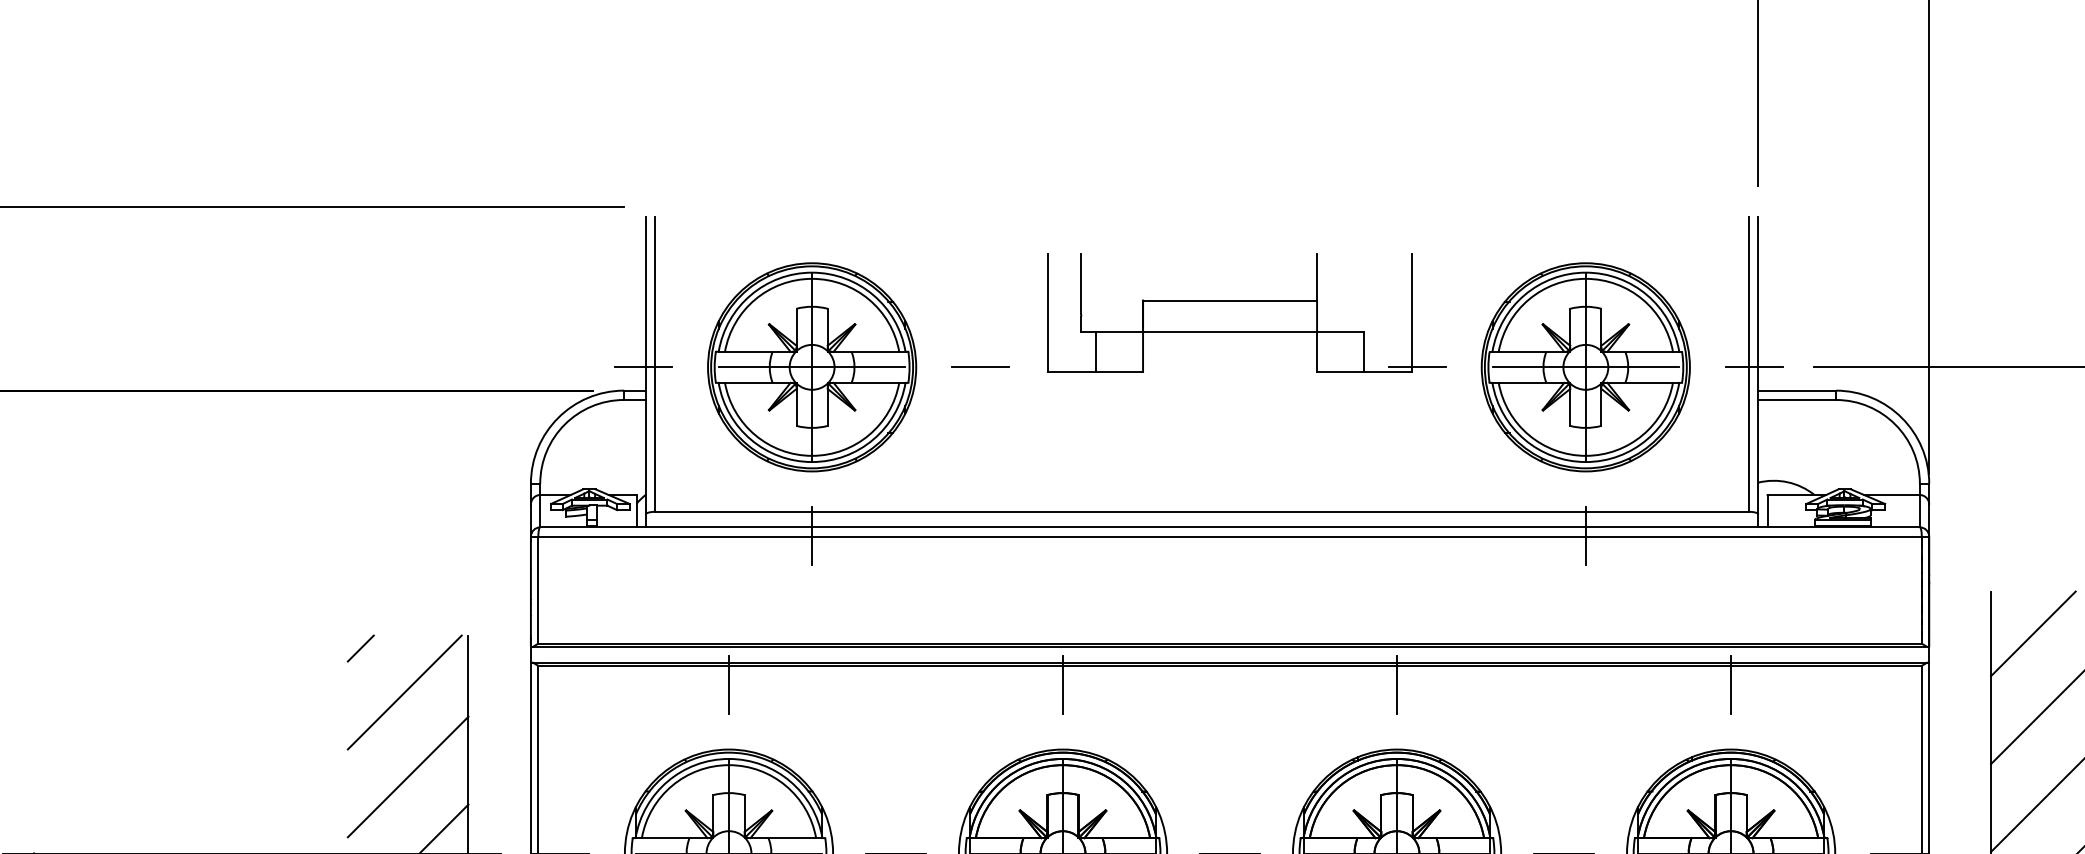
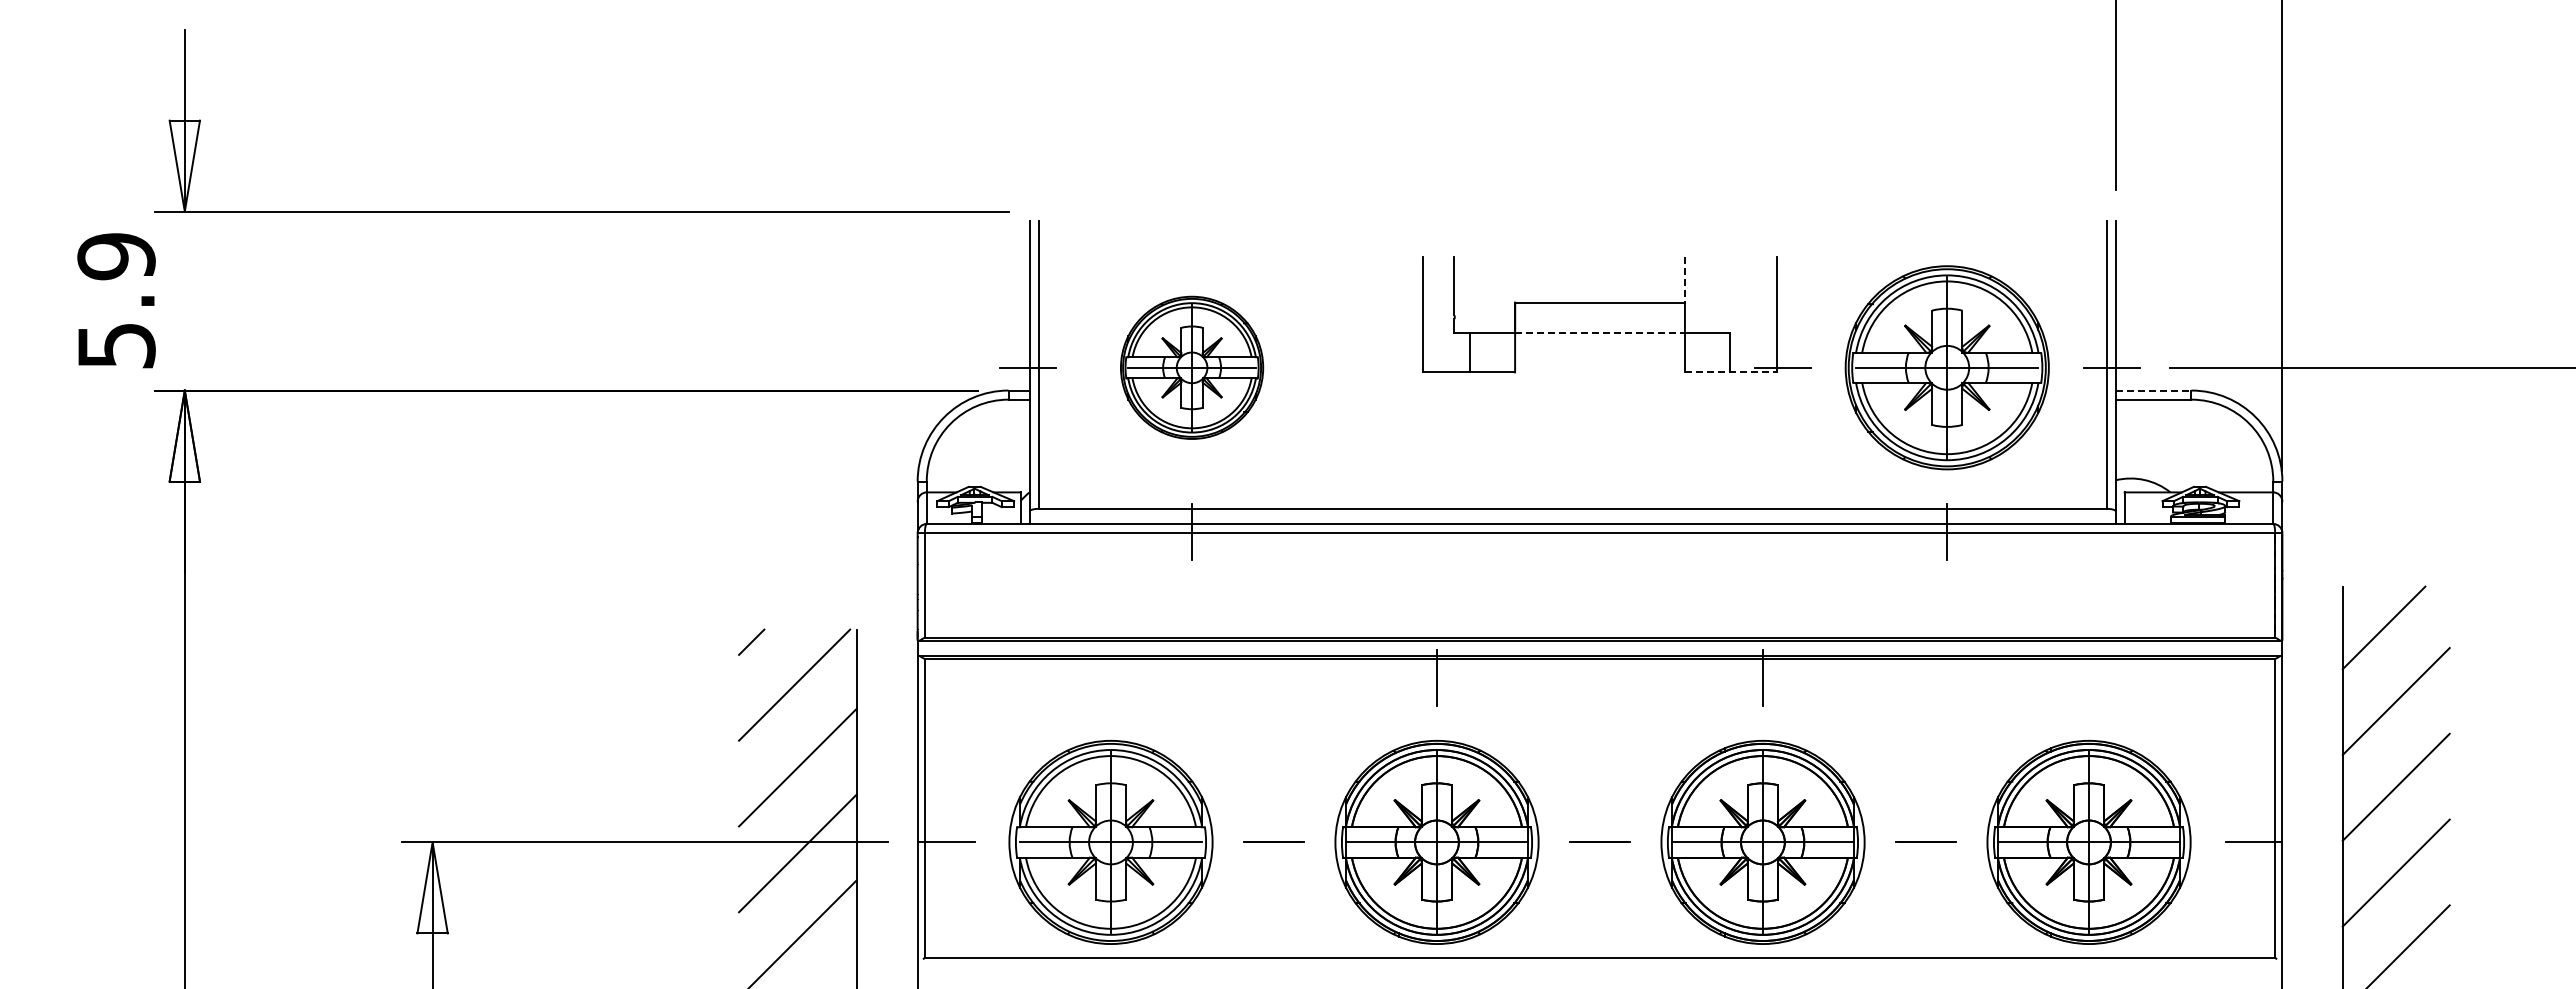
line: (1316, 276) -> (1684, 279), solid -> dashed
line: (1230, 331) -> (1600, 332), solid -> dashed
part: (811, 367) -> (1191, 367), size x0.7
line: (980, 367) -> (1356, 367), removed
line: (1364, 372) -> (1731, 372), solid -> dashed
line: (1797, 390) -> (2153, 390), solid -> dashed
line: (729, 684) -> (1111, 677), removed
line: (1731, 684) -> (2089, 677), removed

